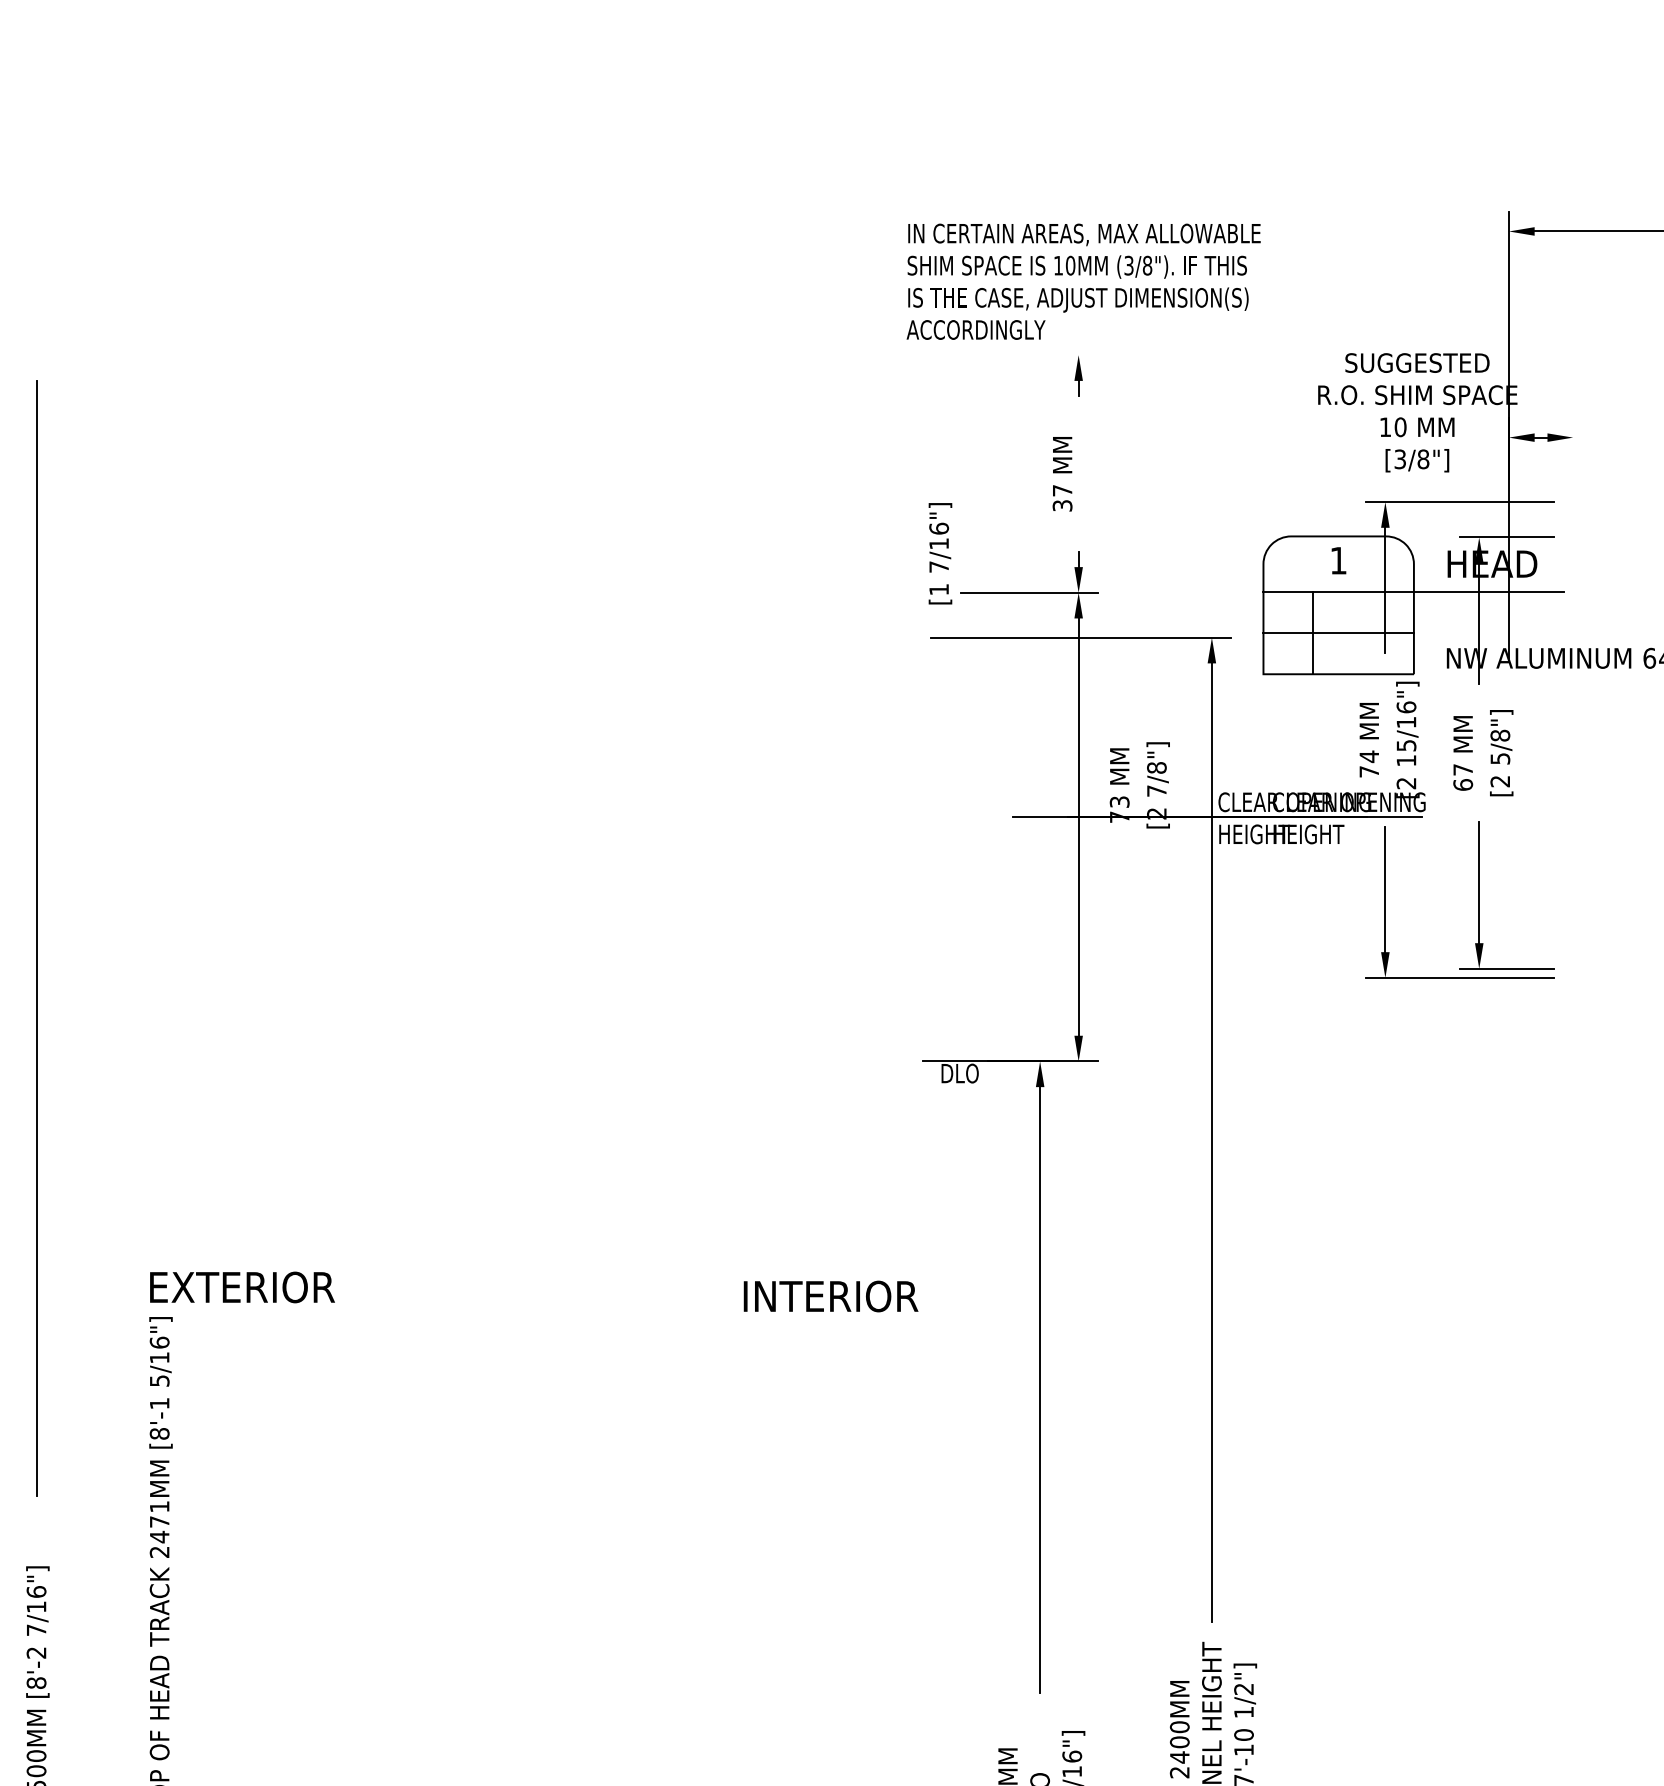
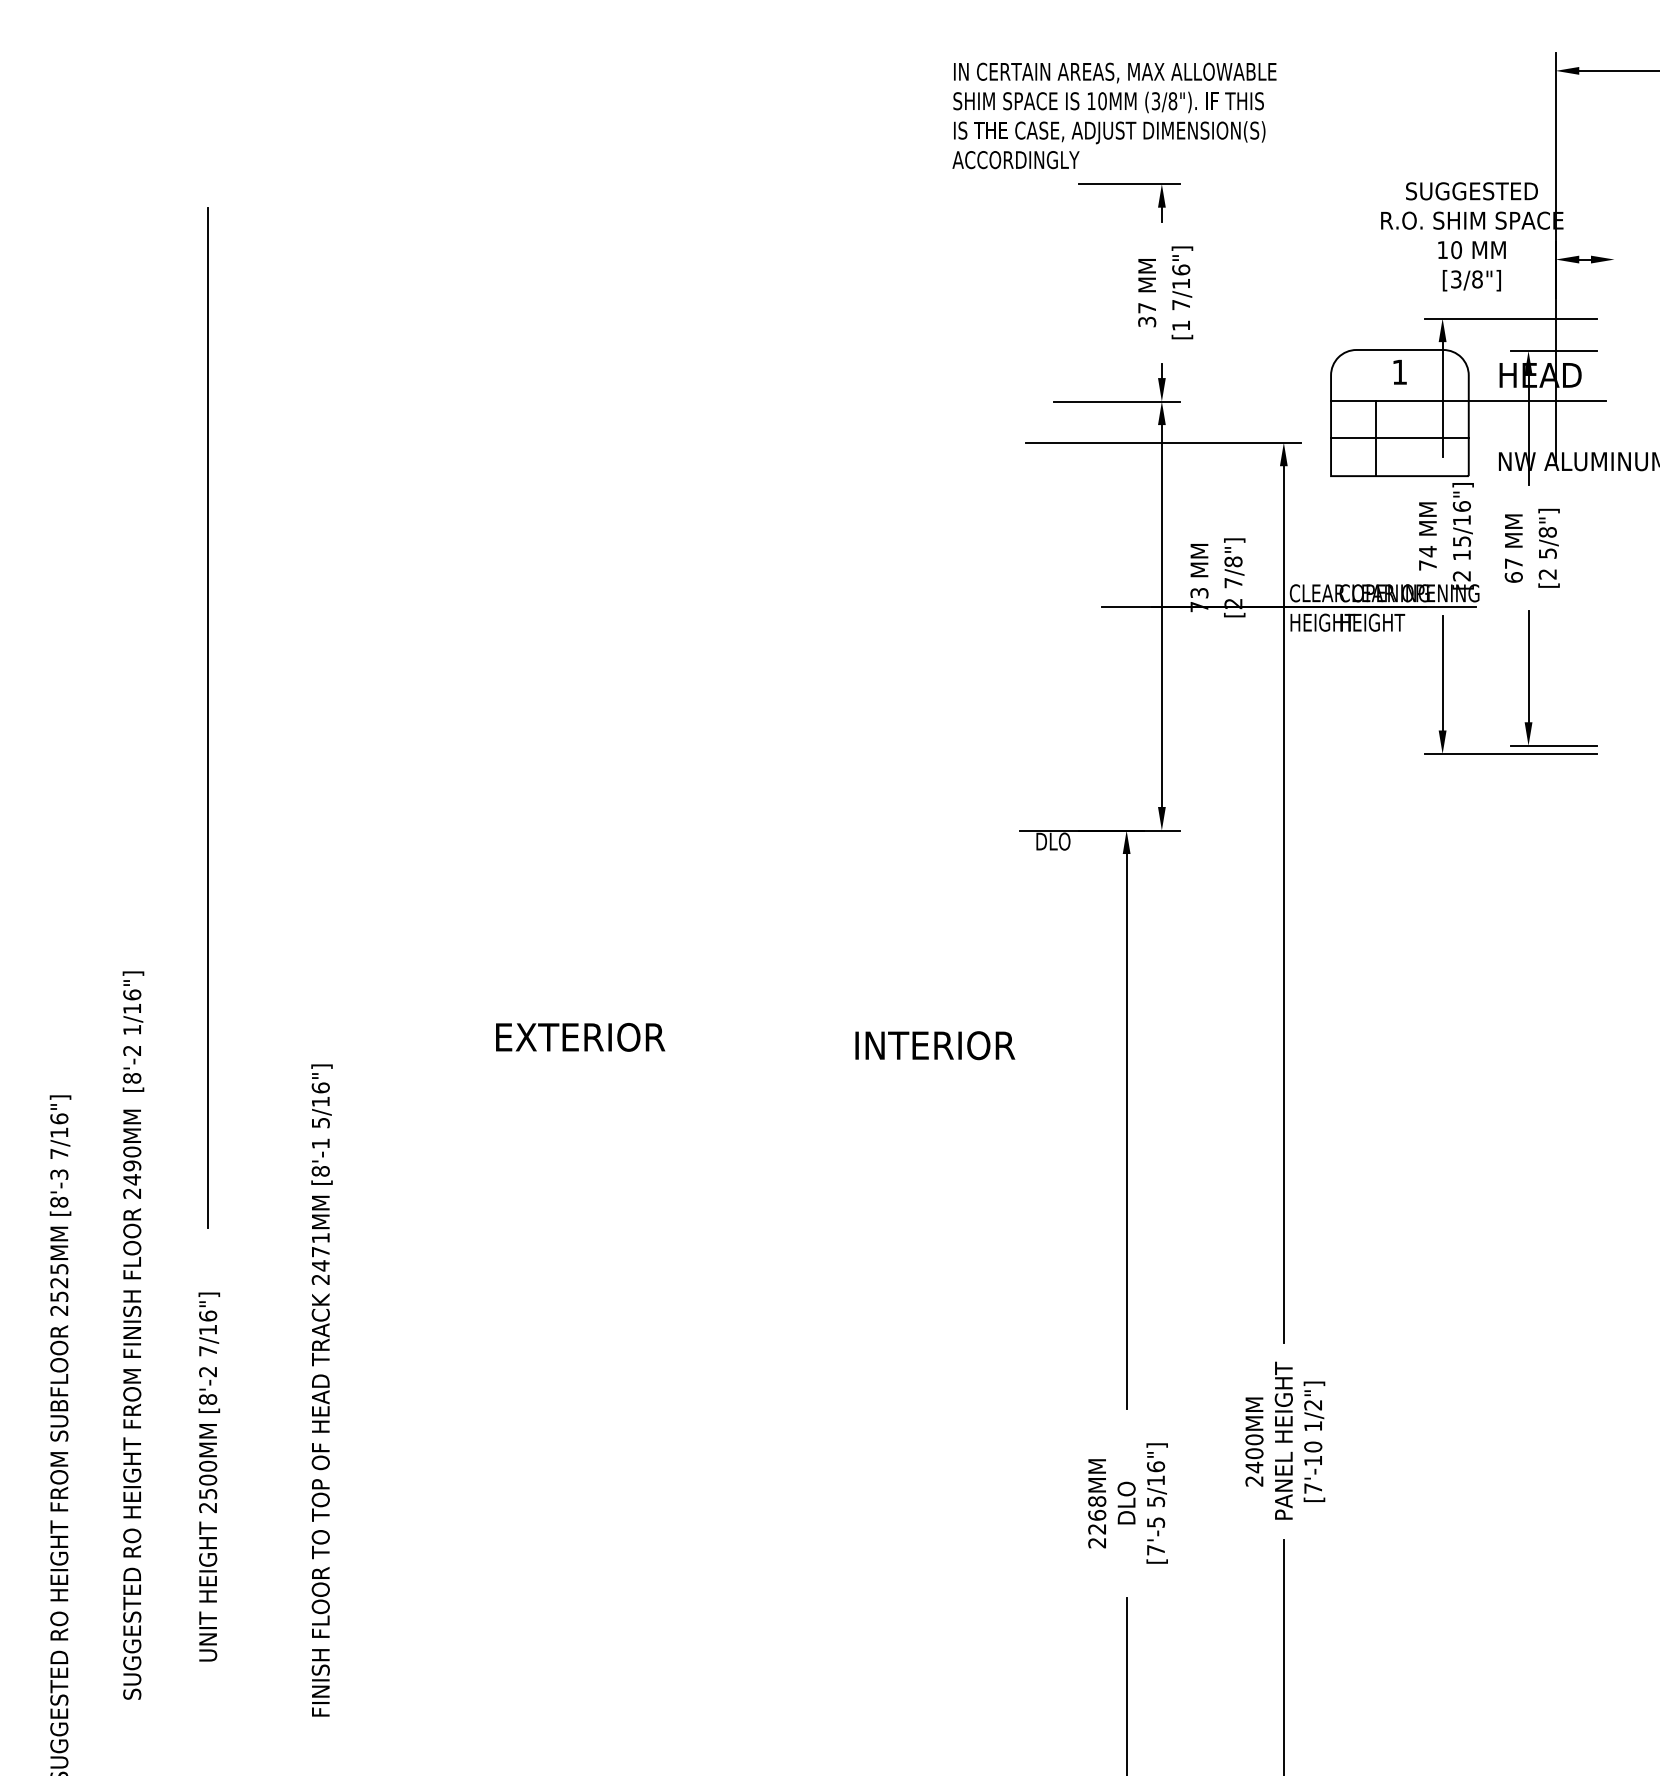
text: (1083, 281) -> (1114, 115), moved
line: (1042, 355) -> (1128, 184), added
text: (940, 553) -> (1182, 292), moved
text: (242, 1287) -> (580, 1037), moved

